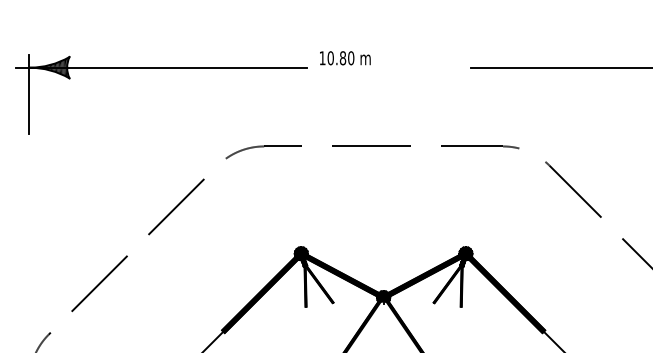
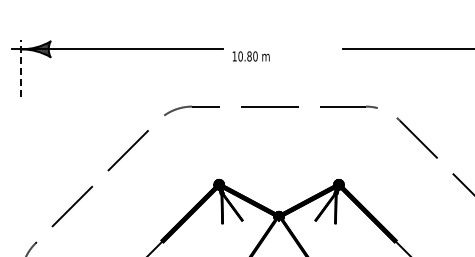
text: (344, 58) -> (250, 56), moved
line: (29, 94) -> (21, 68), solid -> dashed

